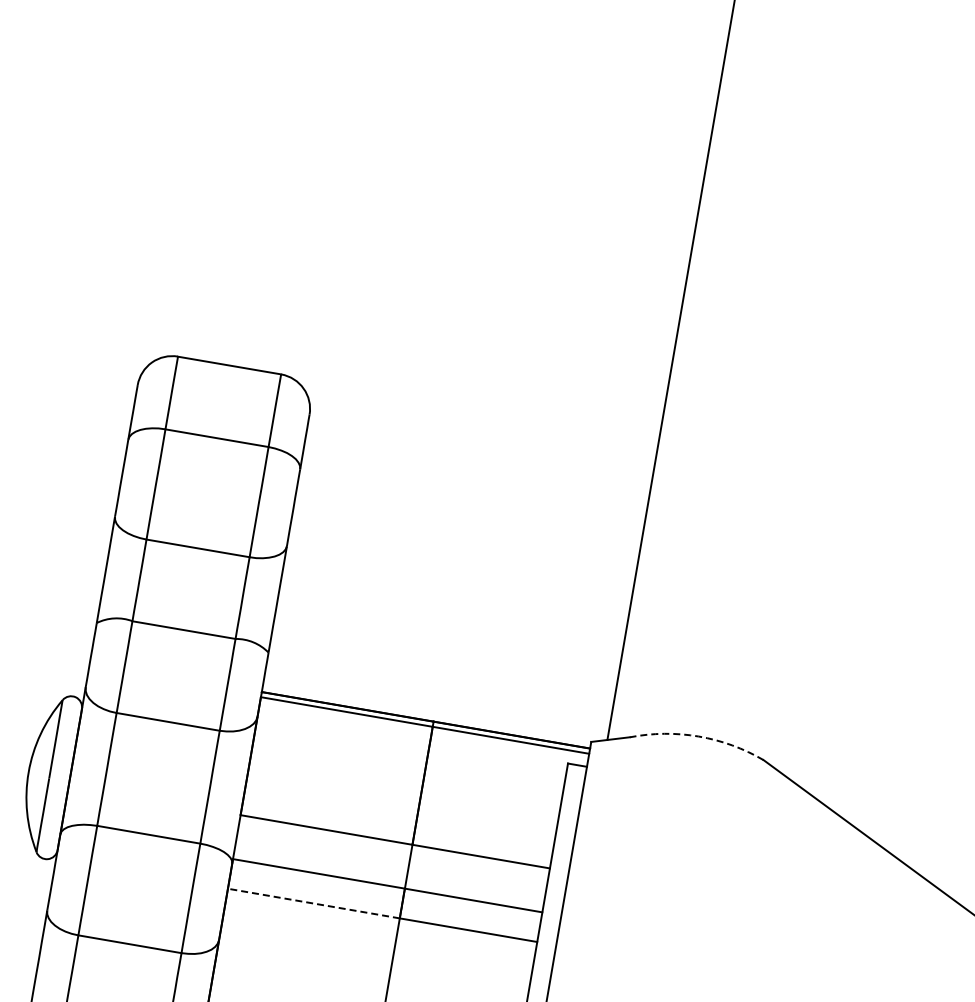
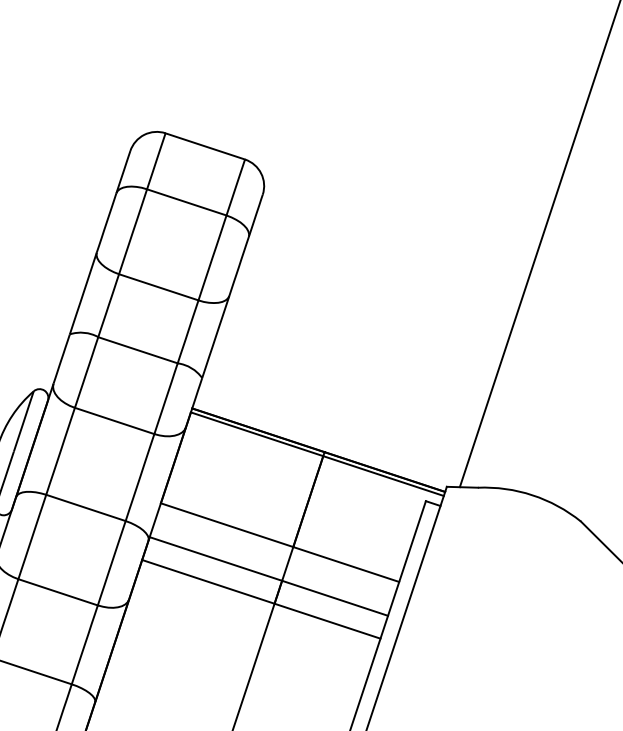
arc: (698, 736) -> (532, 495), dashed -> solid
line: (313, 903) -> (208, 581), dashed -> solid

